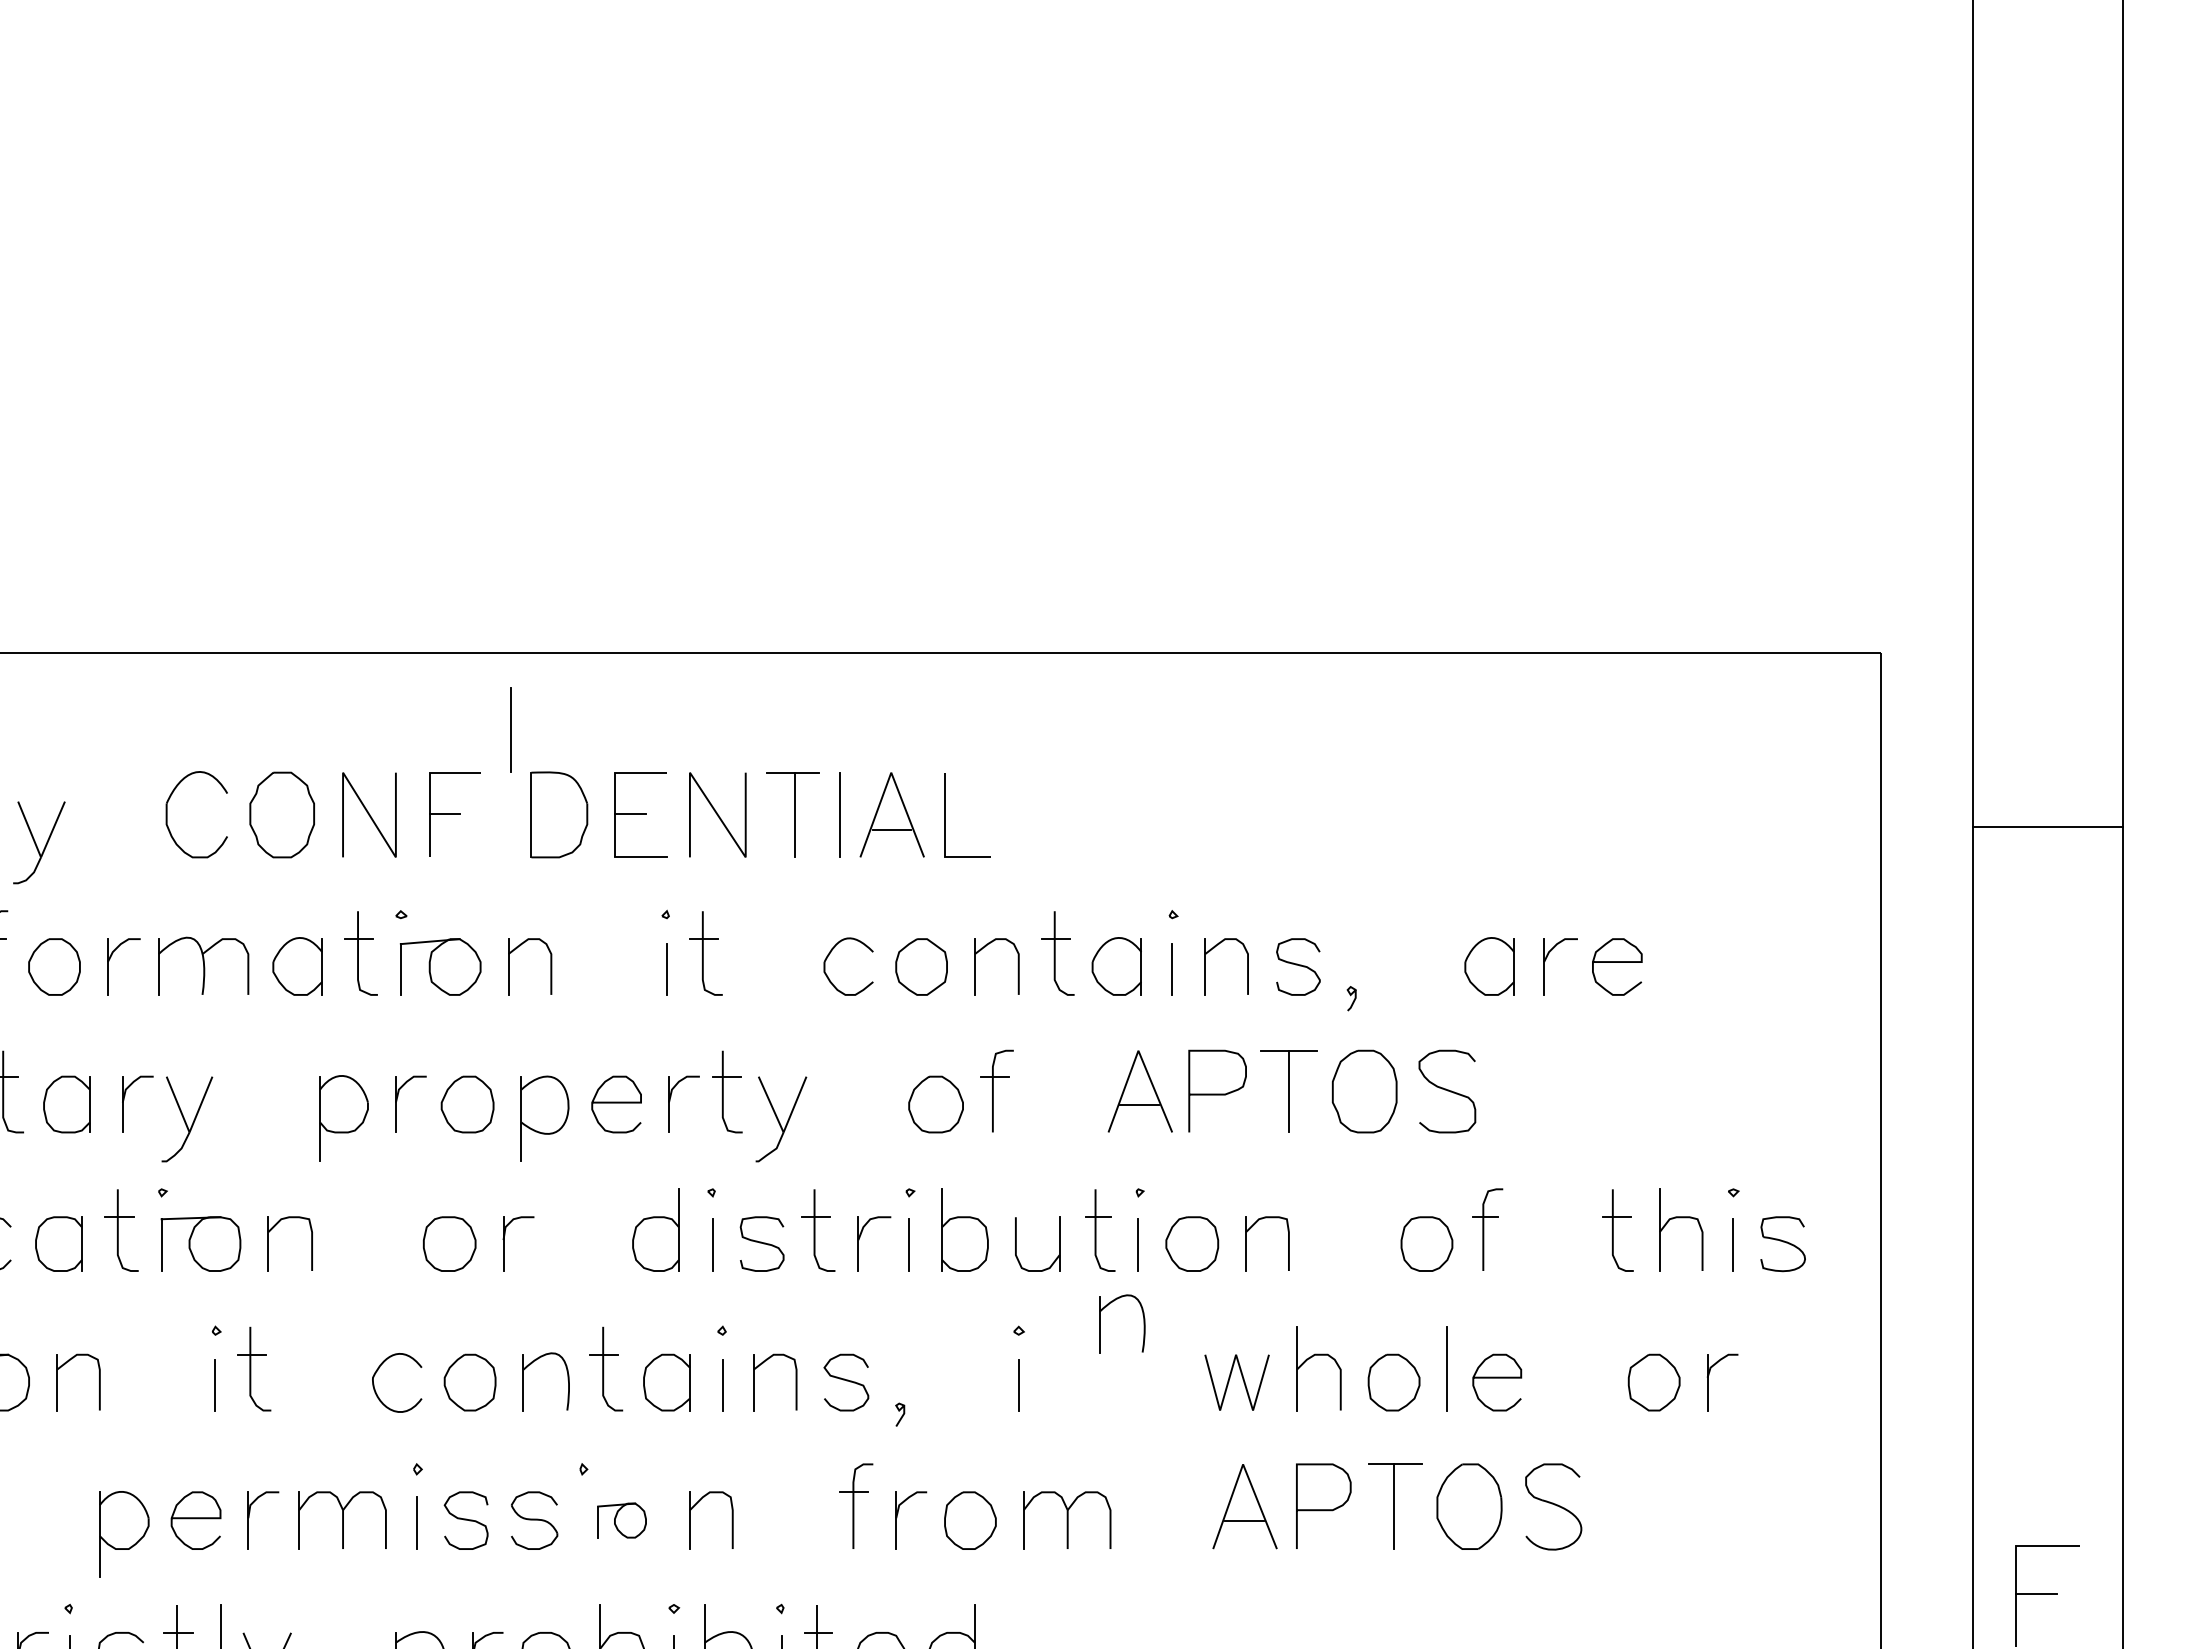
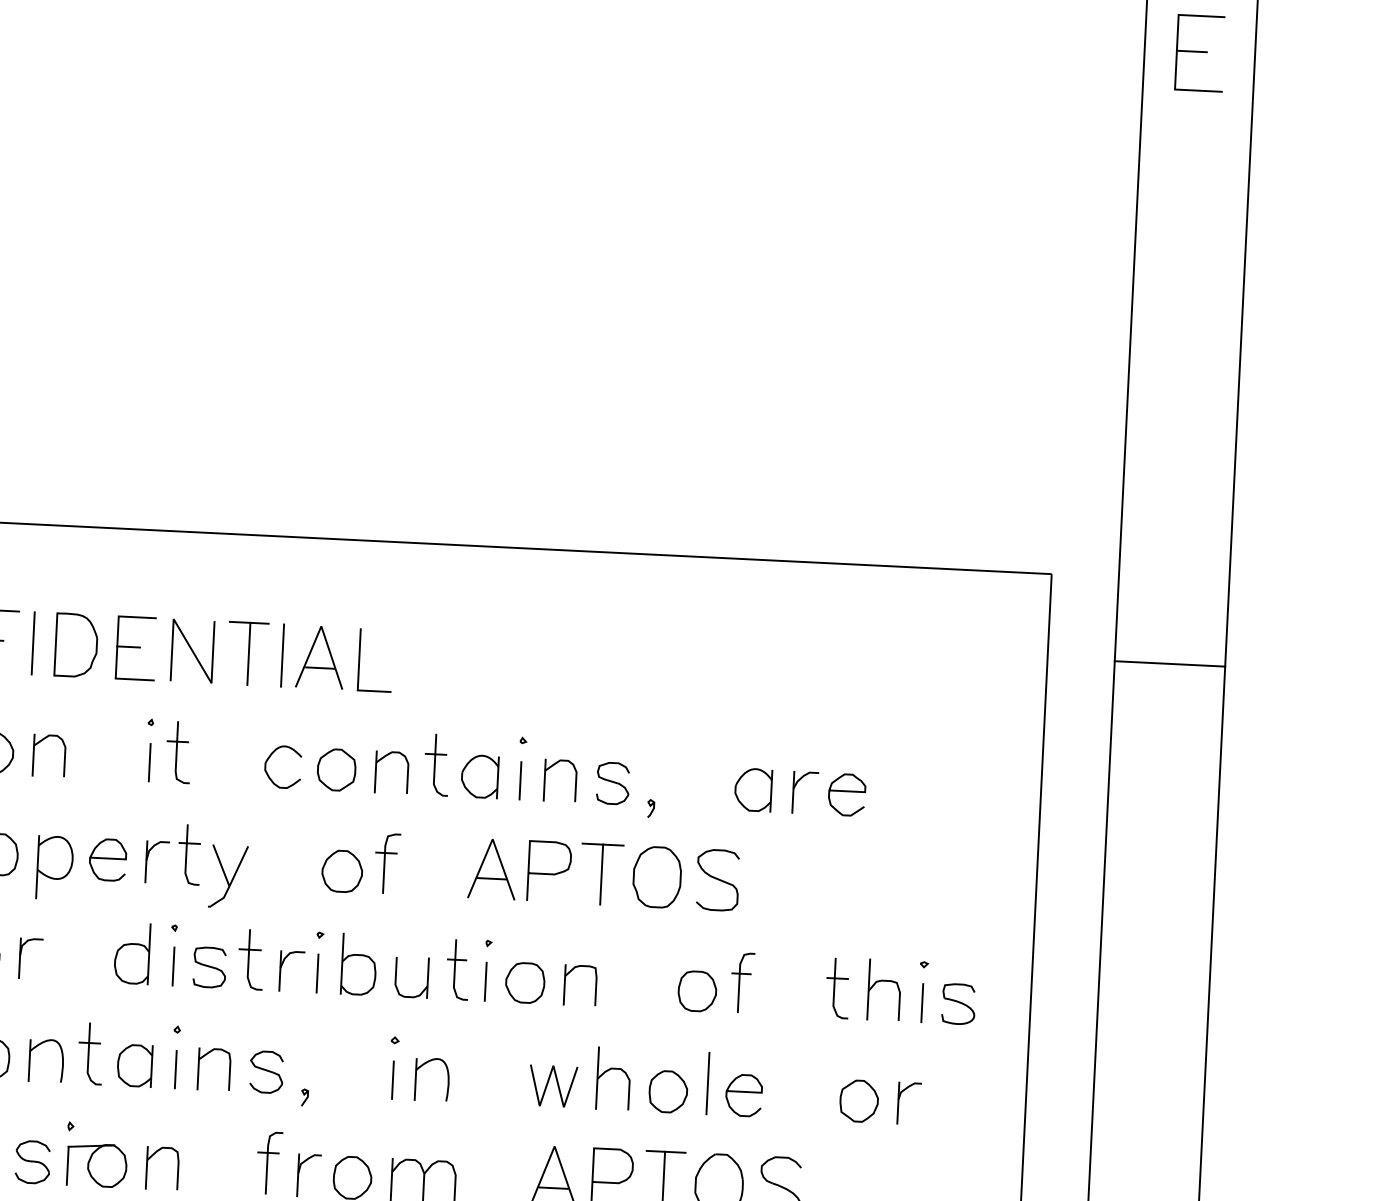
line: (510, 729) -> (33, 642), moved
line: (2047, 827) -> (1169, 664), moved
part: (1143, 1323) -> (447, 1080), moved
part: (621, 1520) -> (96, 1165), size x1.67

